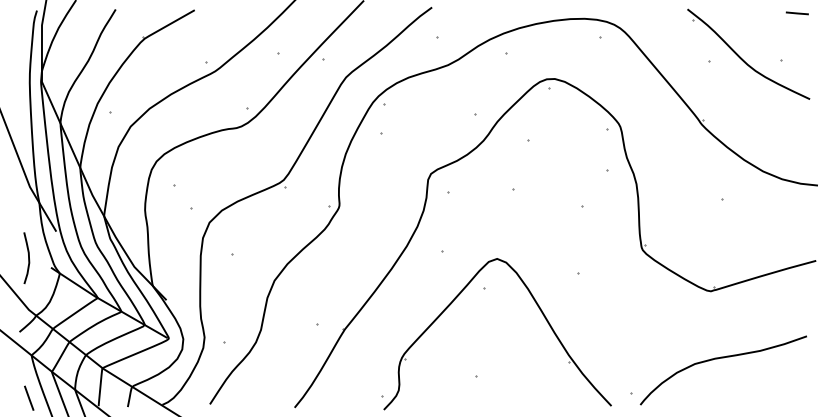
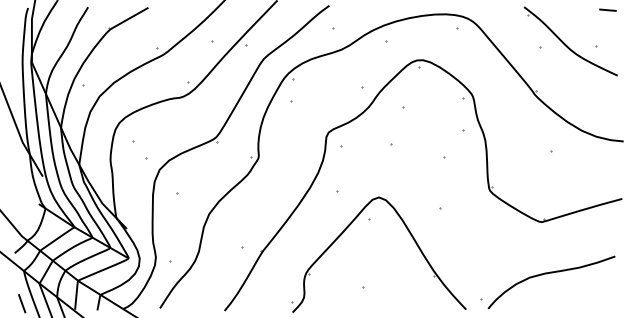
curve: (28, 257) -> (21, 196), removed

